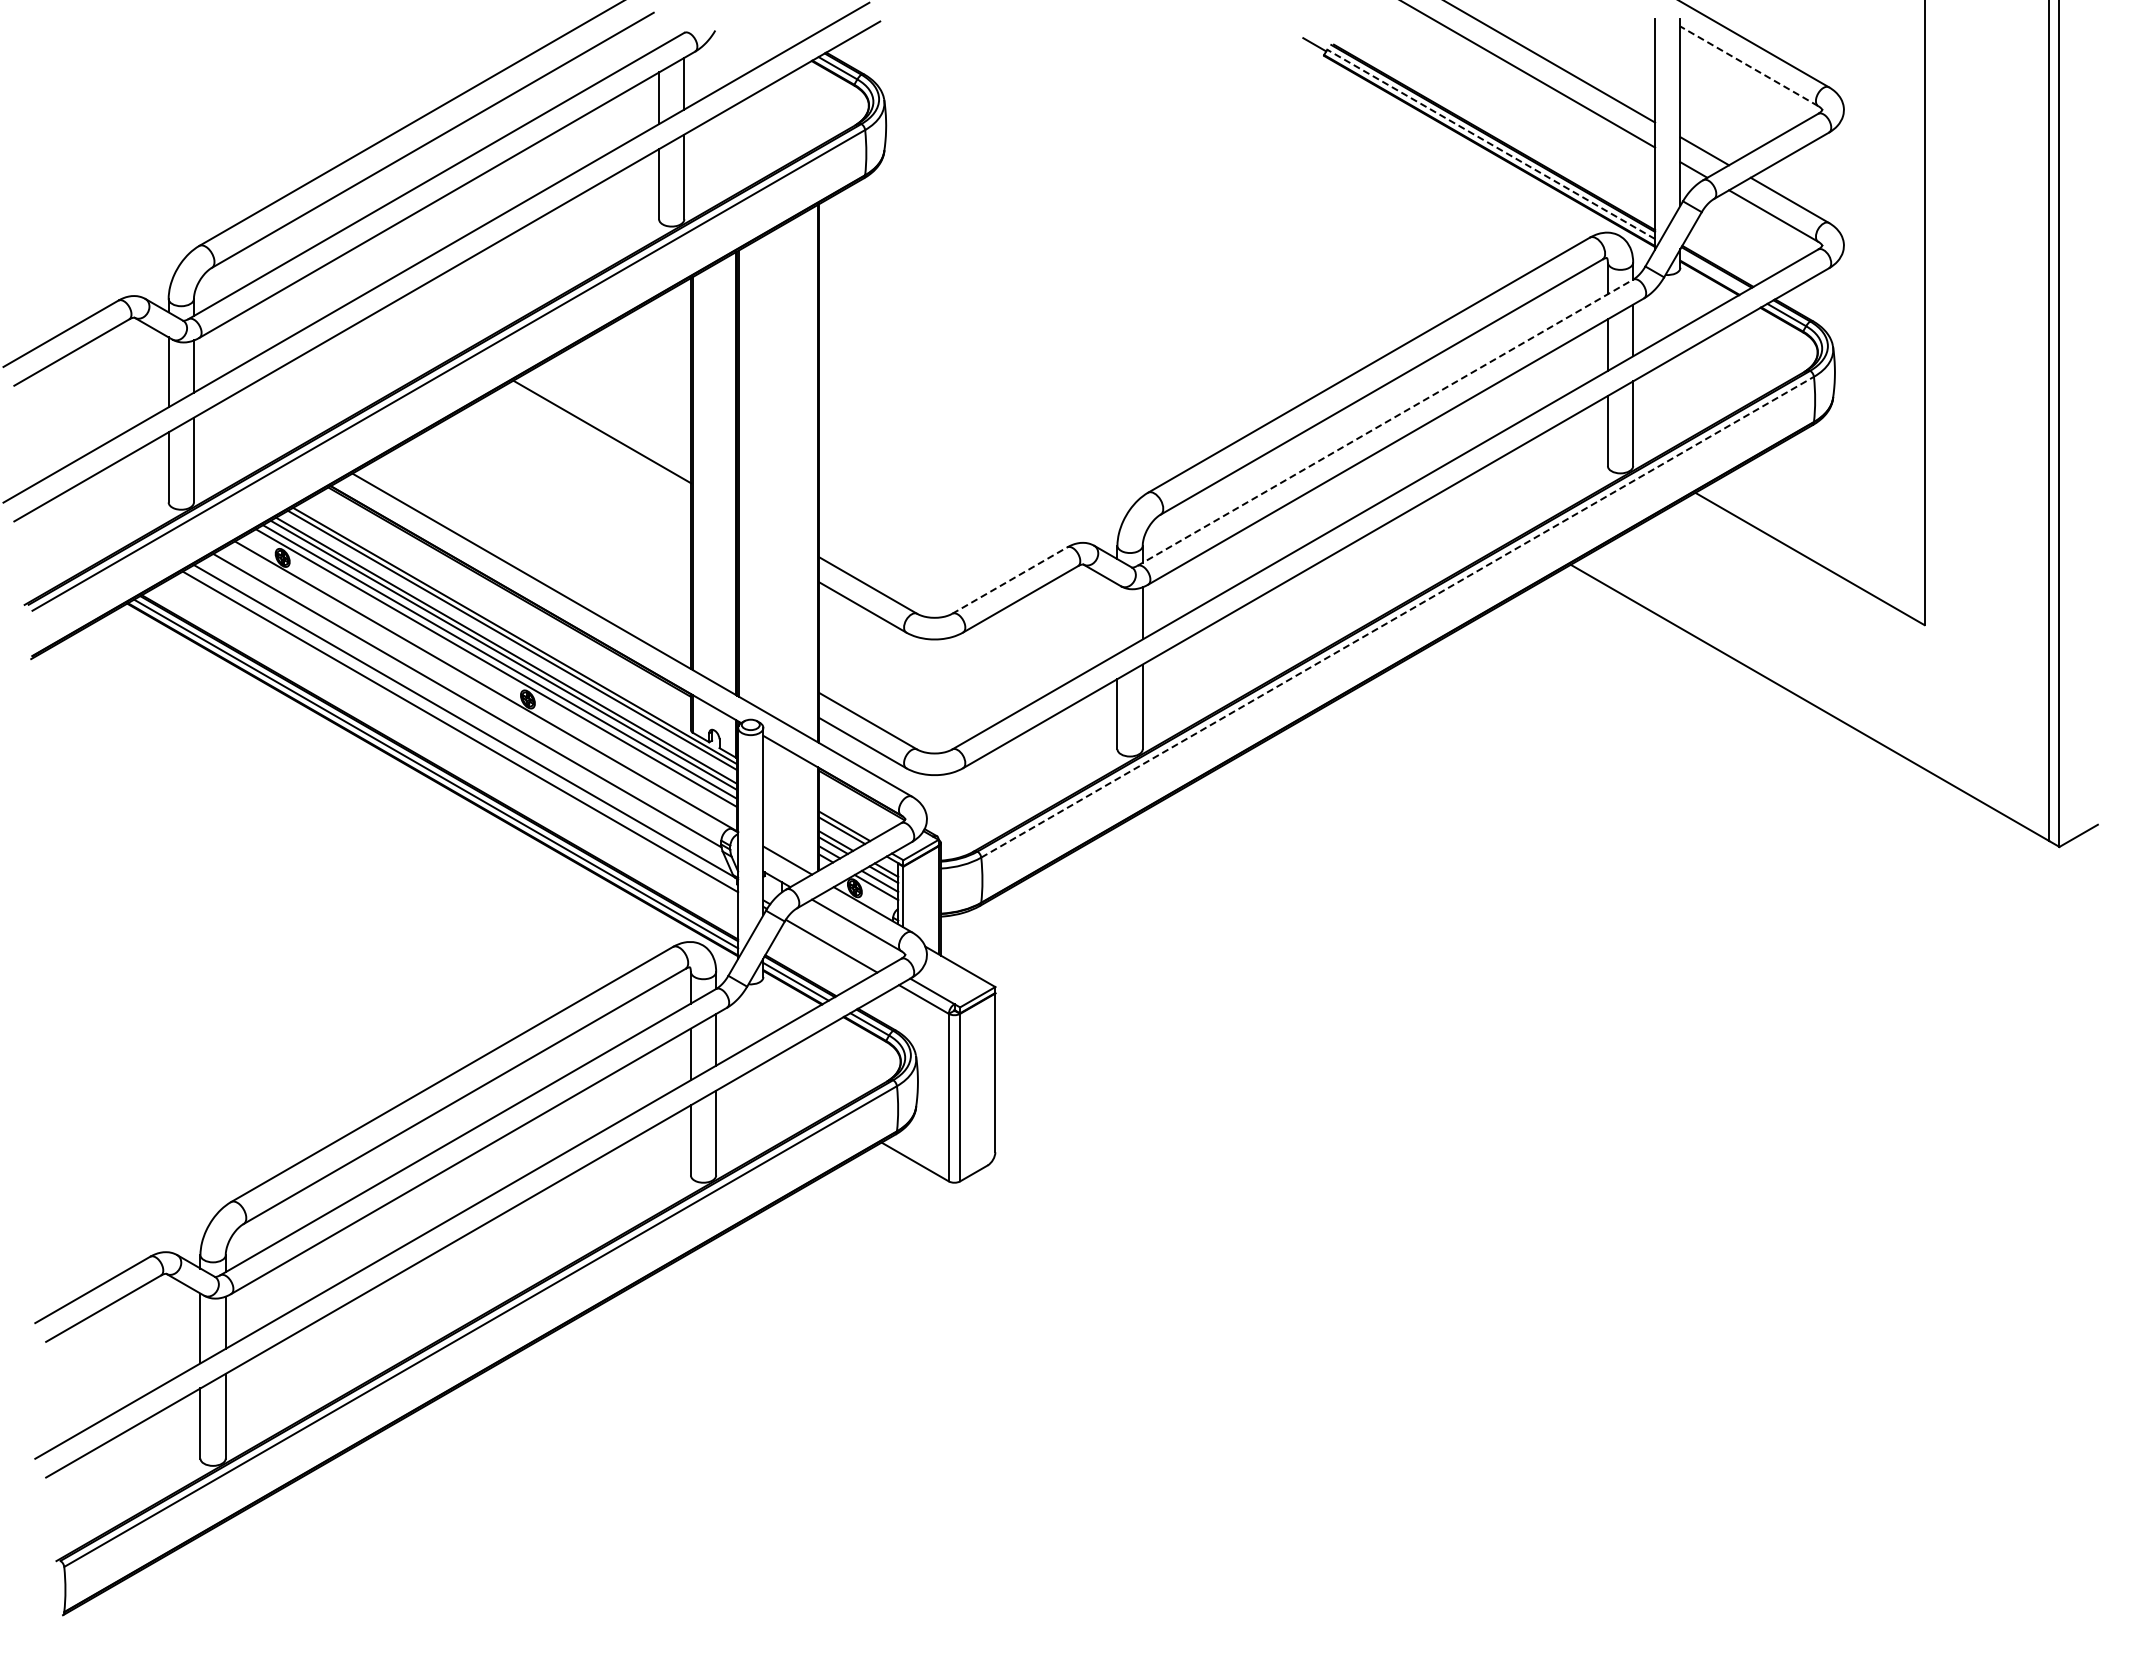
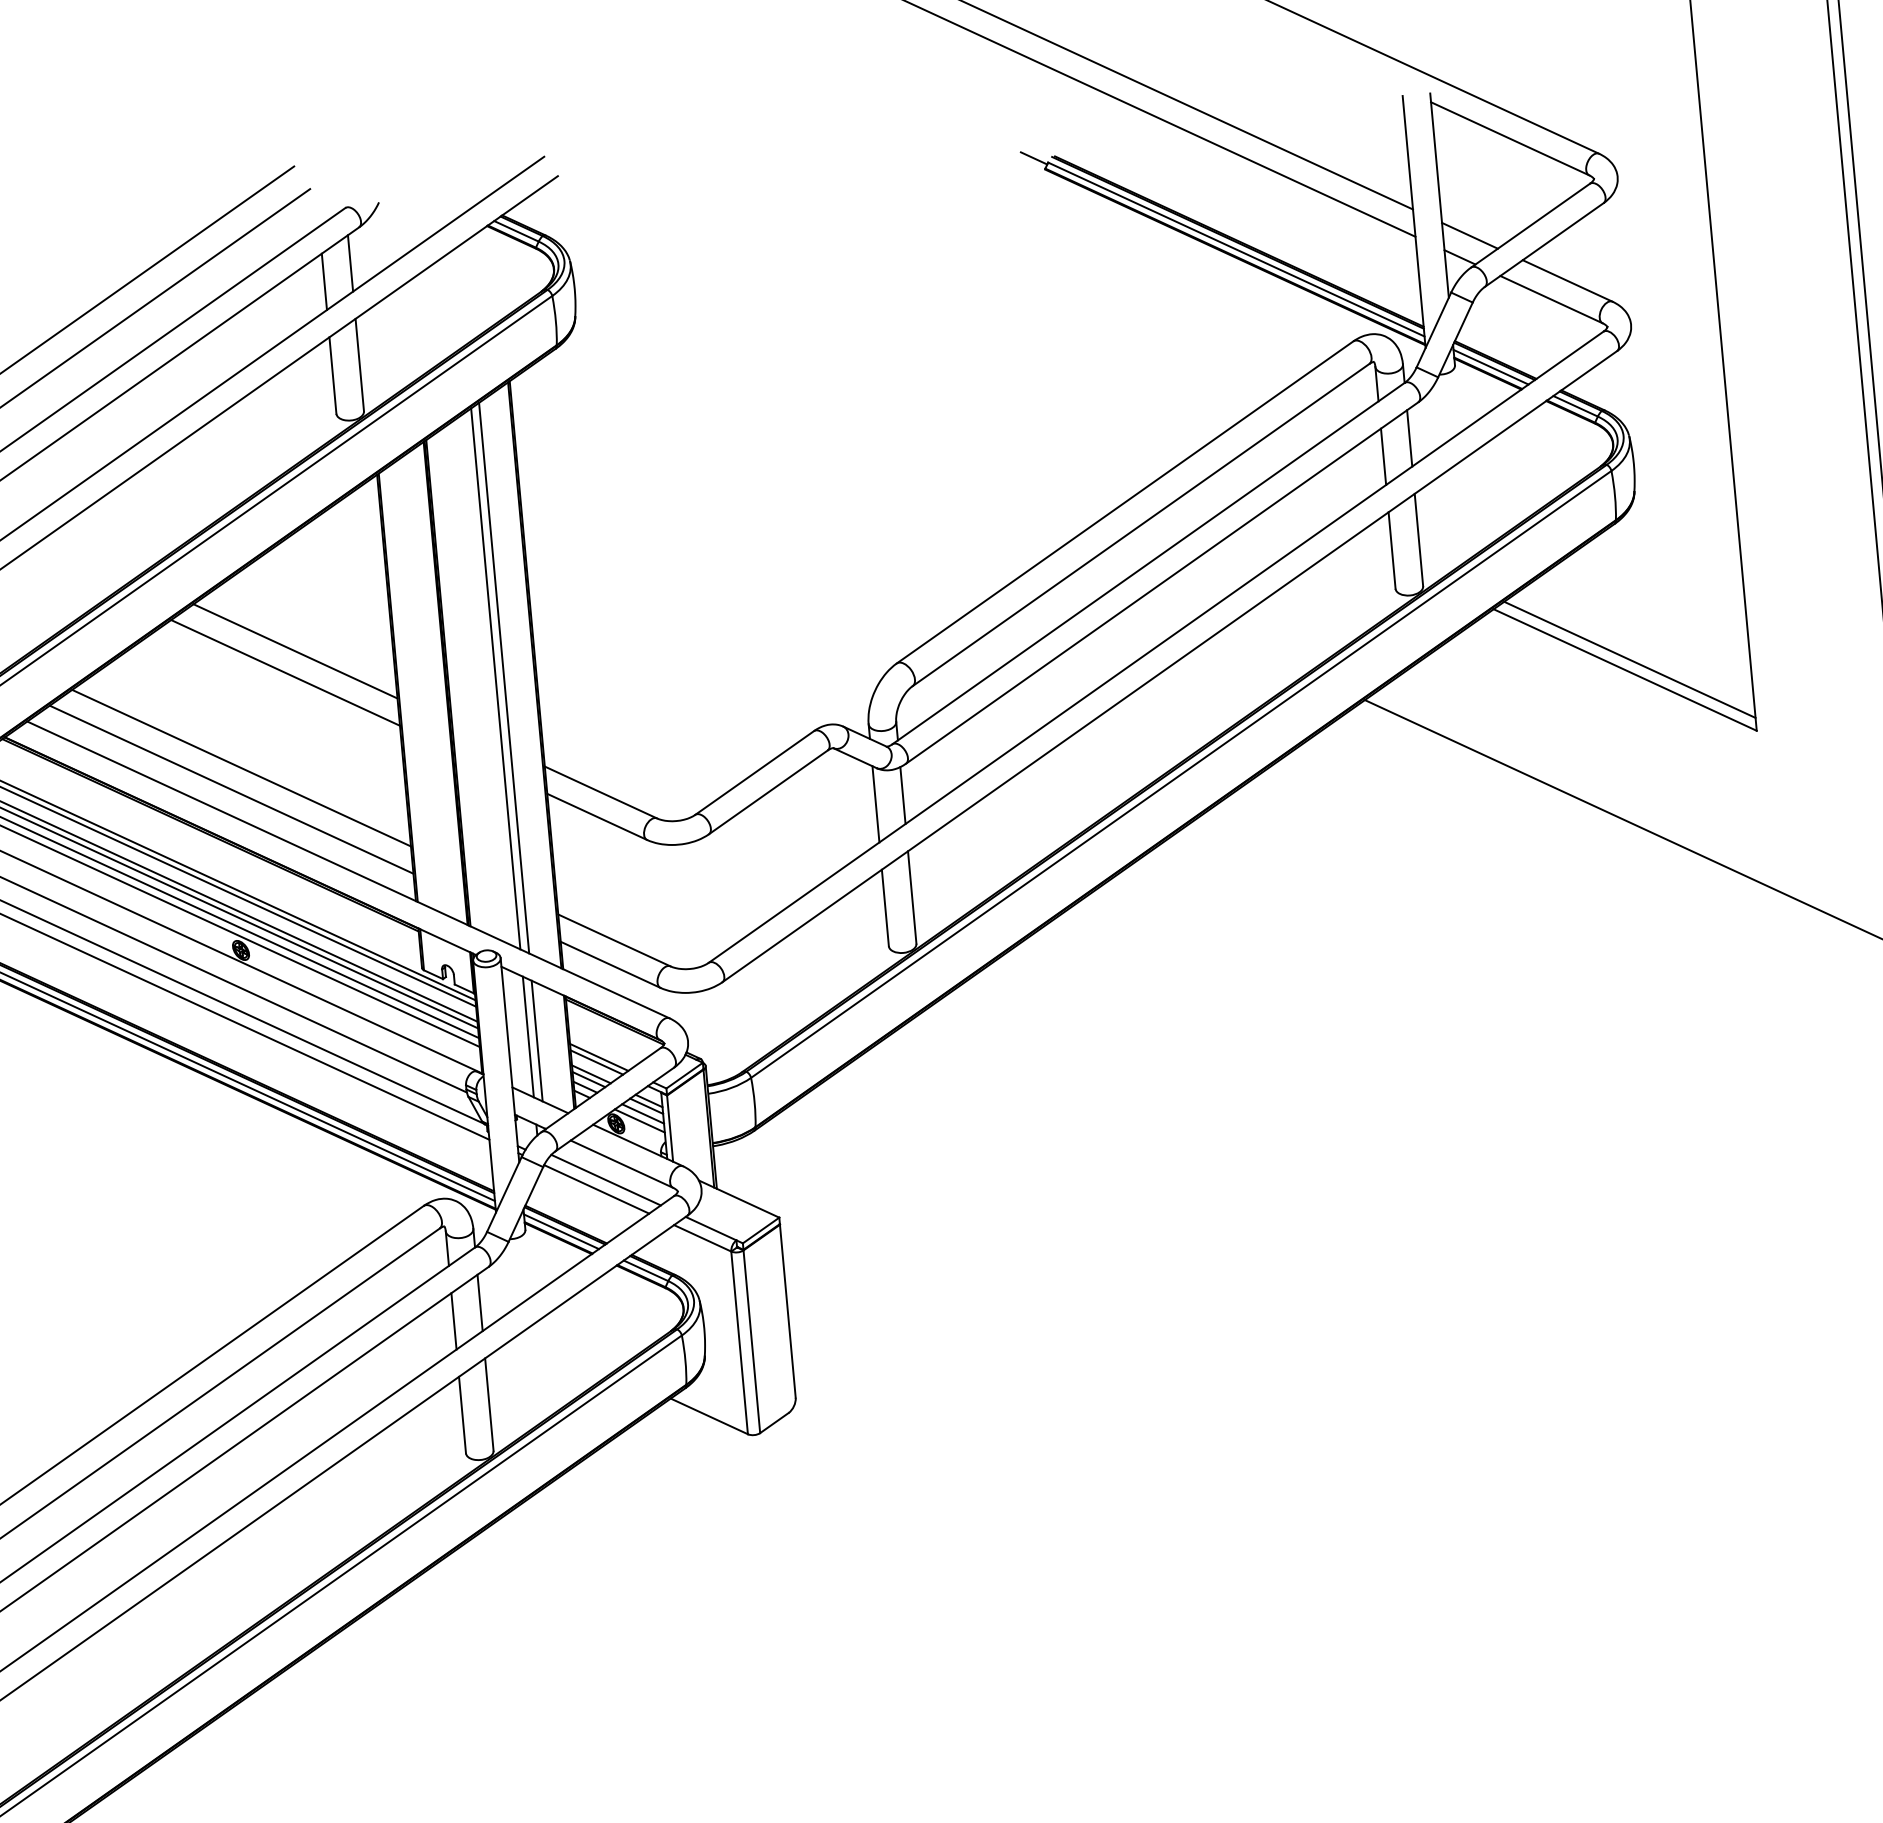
line: (1749, 66) -> (1510, 138), dashed -> solid
line: (1490, 144) -> (1235, 249), dashed -> solid
line: (1712, 272) -> (1490, 367), added
line: (1385, 422) -> (1148, 563), dashed -> solid
line: (591, 450) -> (285, 672), added
line: (782, 473) -> (496, 678), added
line: (789, 473) -> (503, 678), added
line: (543, 533) -> (241, 767), added
line: (1814, 549) -> (1629, 659), added
line: (532, 552) -> (231, 789), added
line: (1010, 580) -> (755, 772), dashed -> solid
line: (1397, 617) -> (1181, 774), dashed -> solid
line: (1117, 619) -> (876, 804), added
line: (782, 801) -> (528, 1036), added
line: (789, 806) -> (536, 1041), added
line: (840, 938) -> (605, 1180), added

